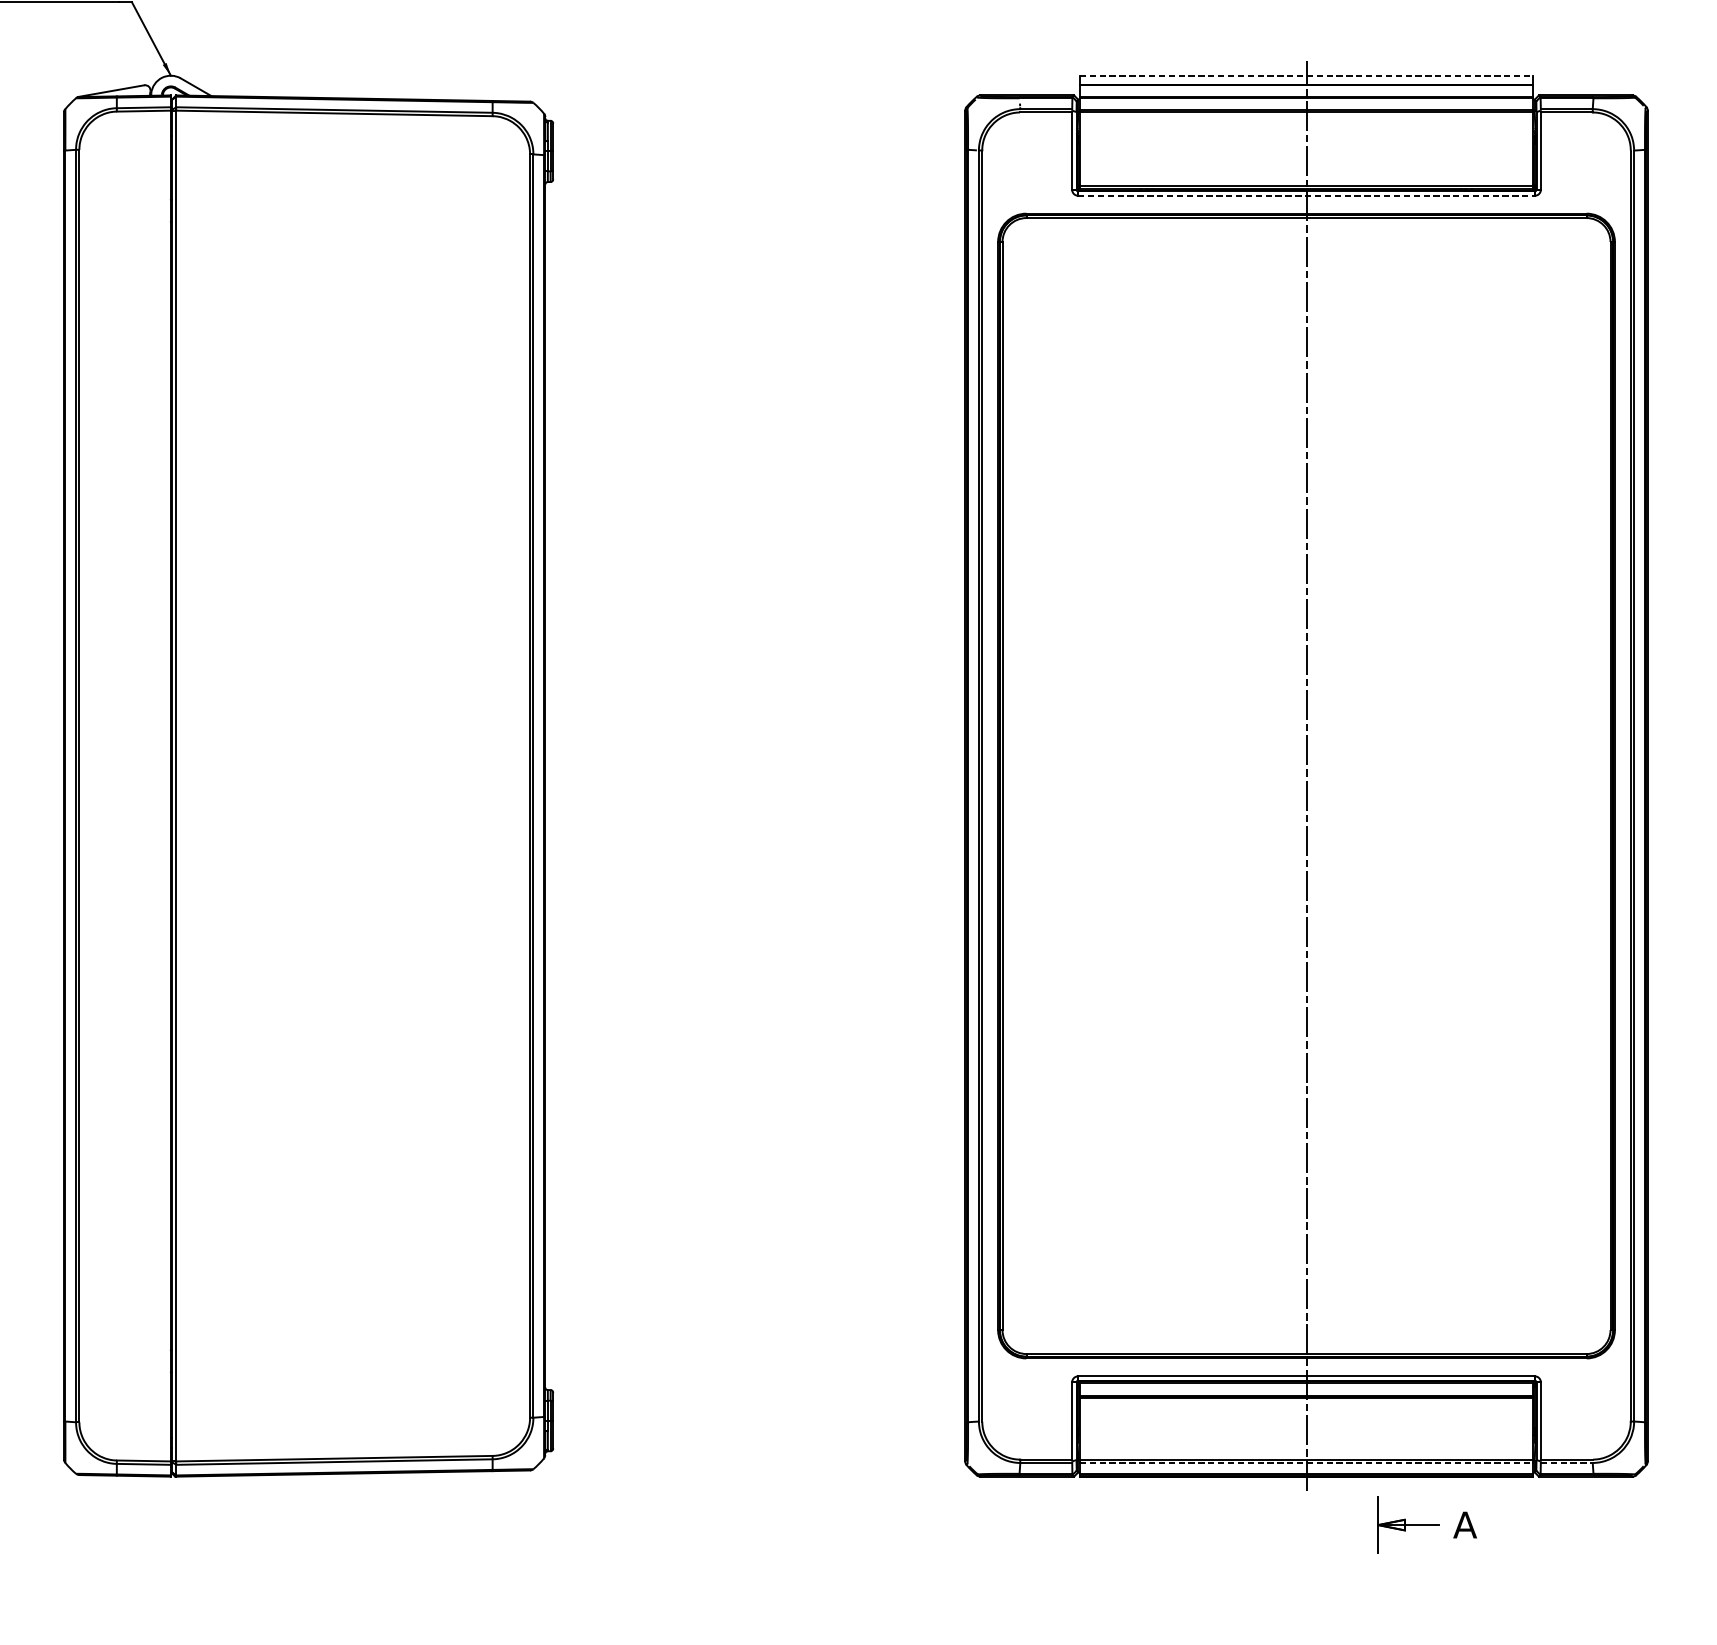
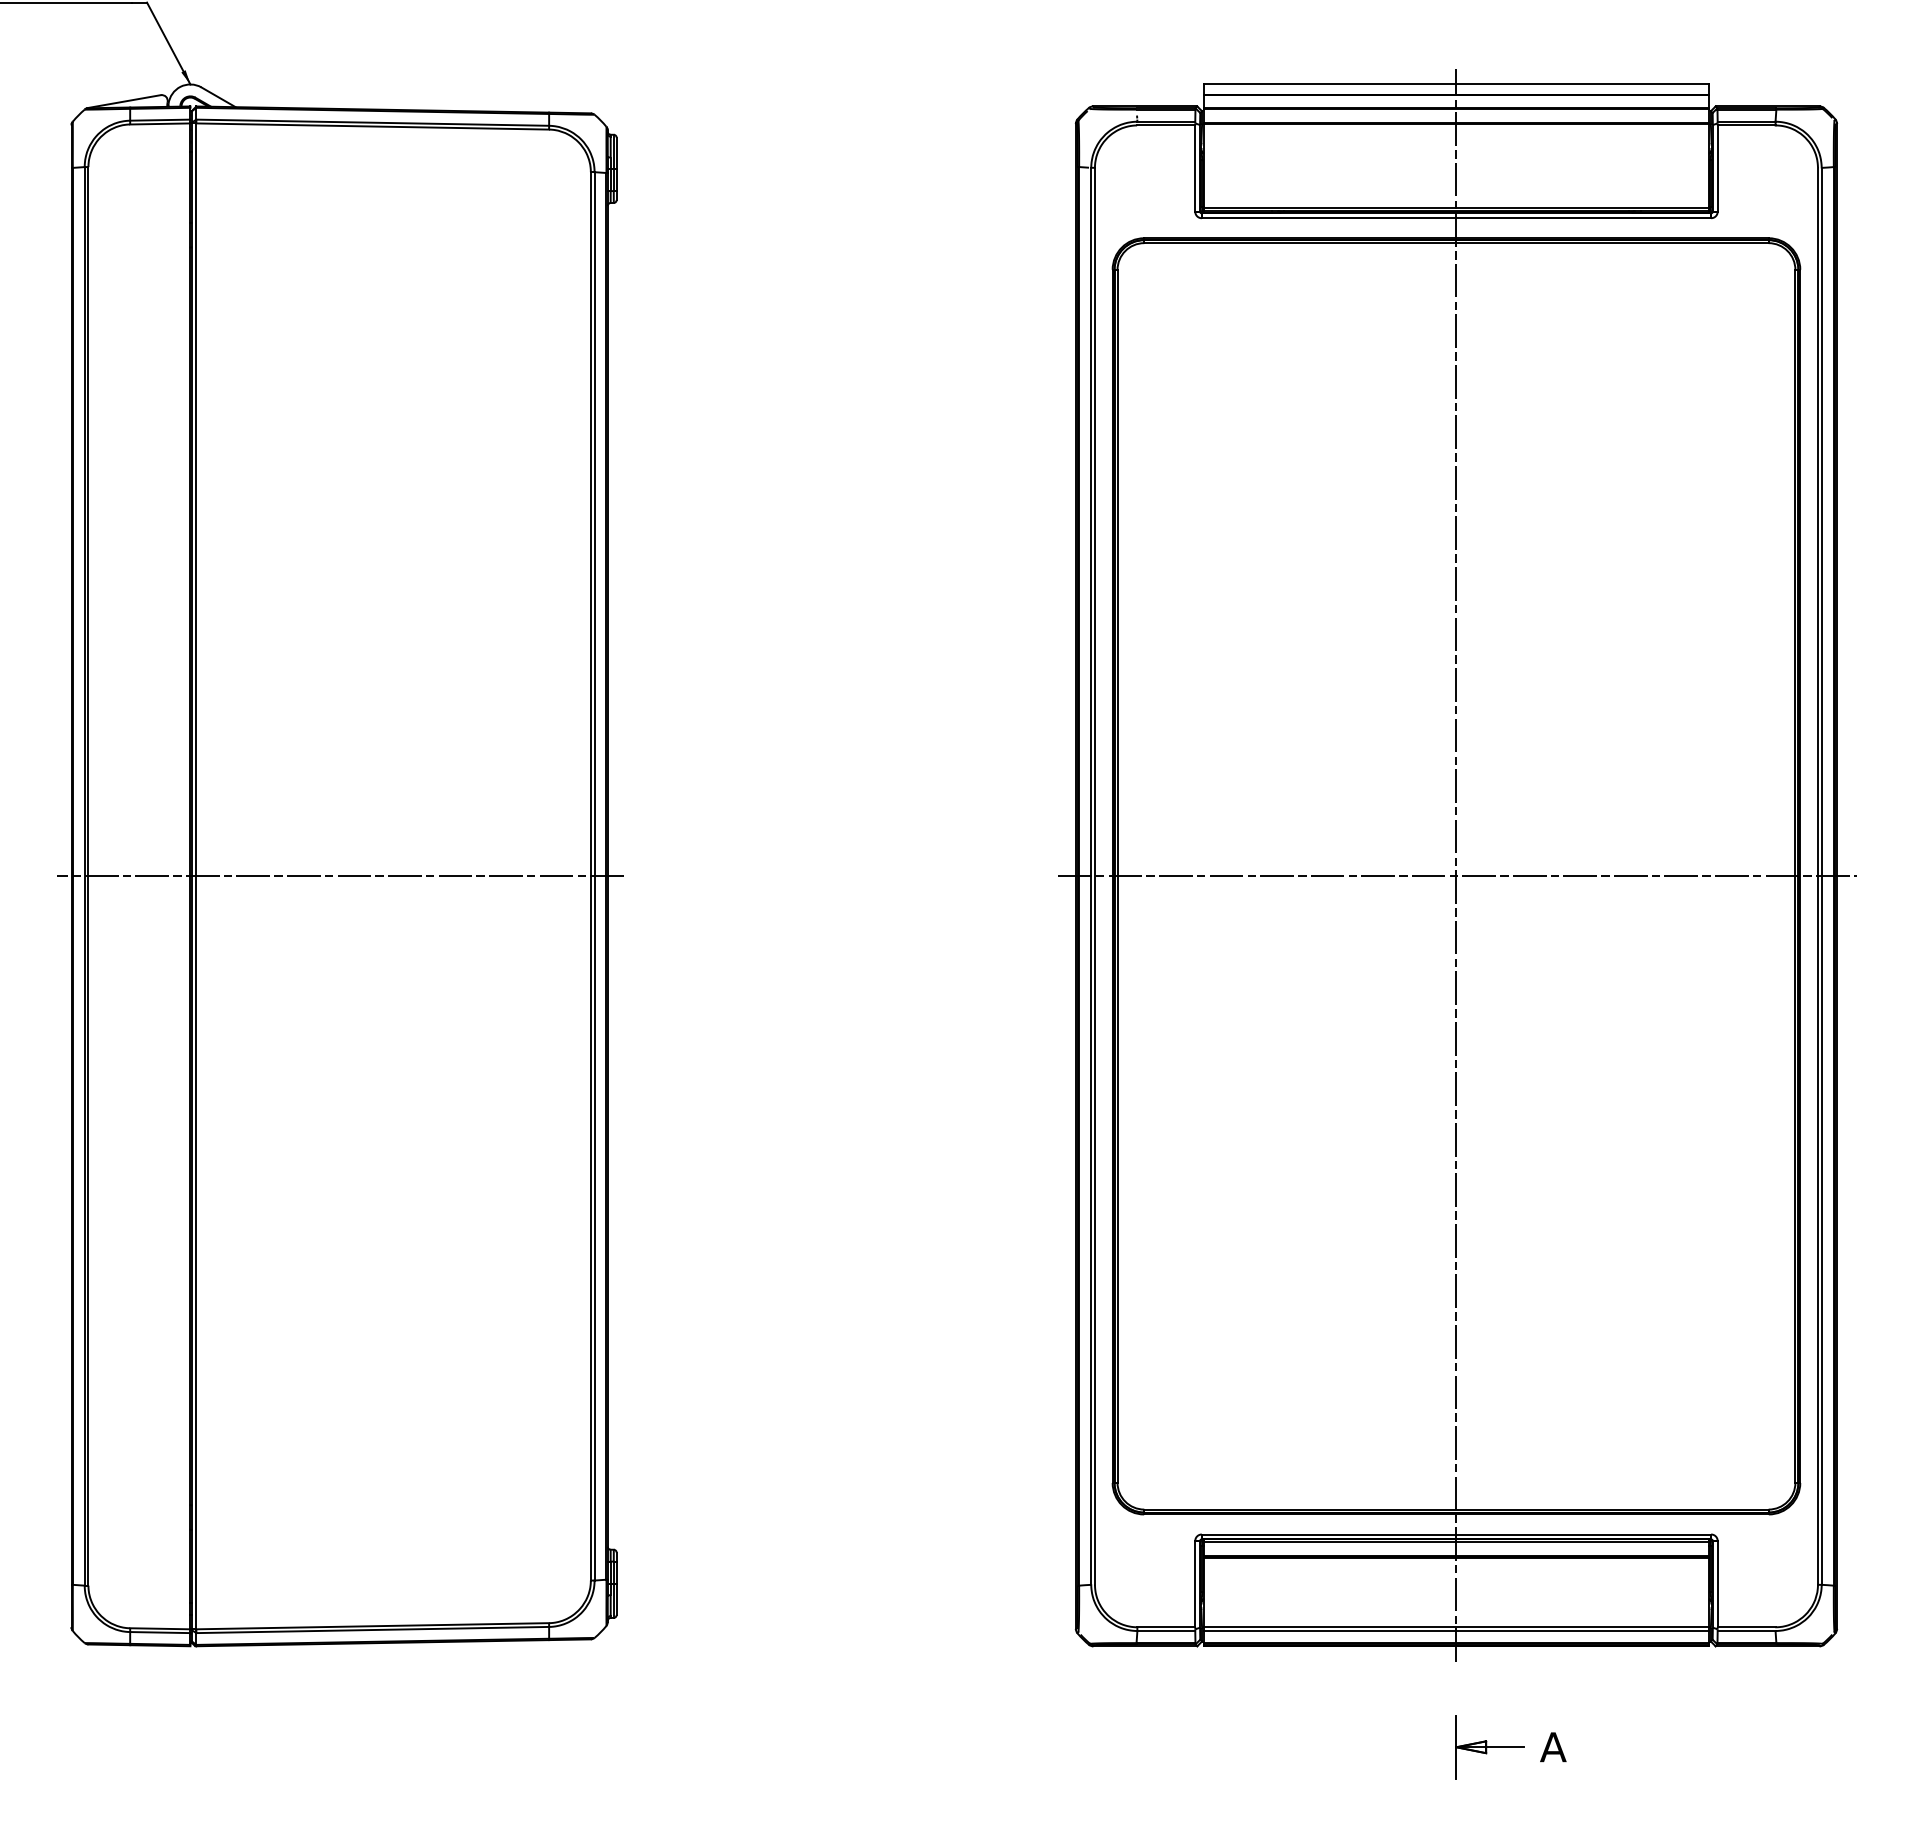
line: (1306, 75) -> (1456, 84), dashed -> solid
line: (1306, 195) -> (1456, 218), dashed -> solid
line: (305, 786) -> (340, 876), added
line: (1307, 786) -> (1457, 876), added
line: (1306, 1463) -> (1456, 1631), dashed -> solid
line: (1566, 1463) -> (1746, 1631), dashed -> solid
part: (1426, 1525) -> (1510, 1747), moved

